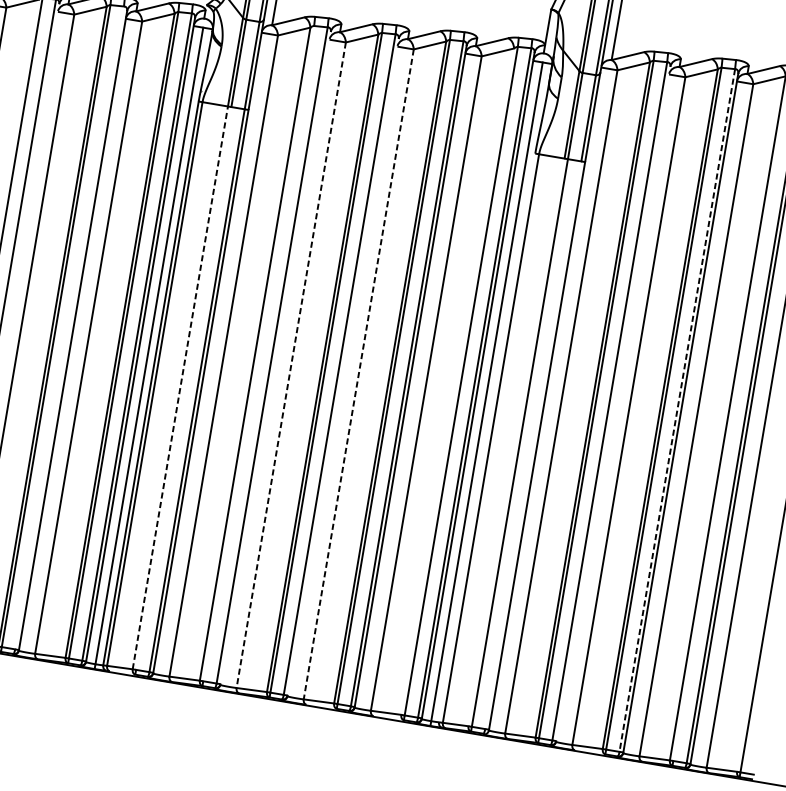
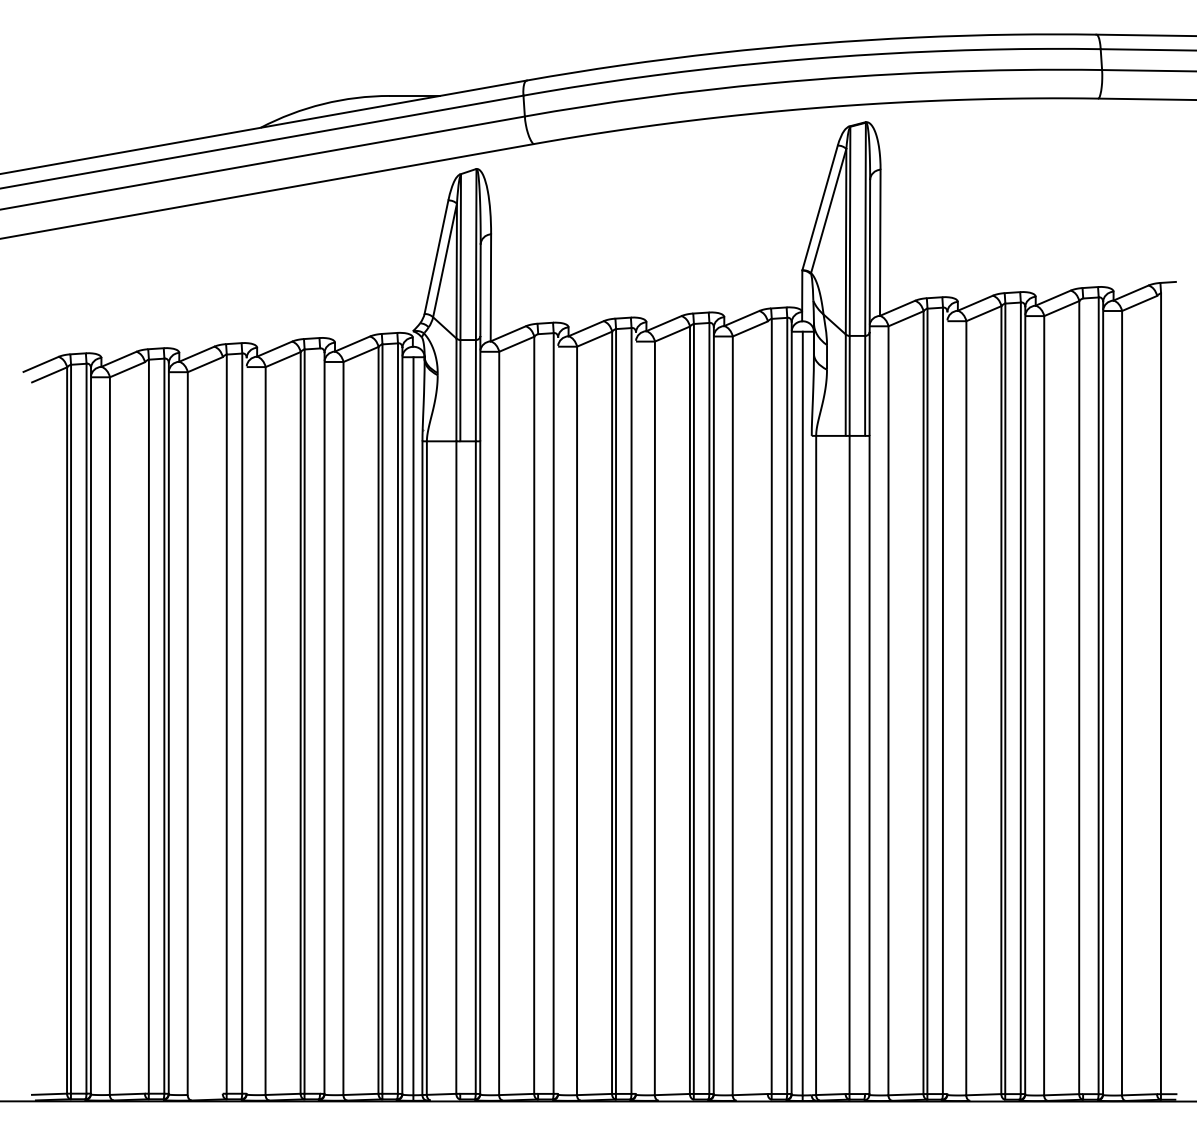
line: (291, 365) -> (577, 721), dashed -> solid
line: (358, 374) -> (654, 718), dashed -> solid
line: (180, 387) -> (456, 767), dashed -> solid
line: (677, 410) -> (1020, 698), dashed -> solid

